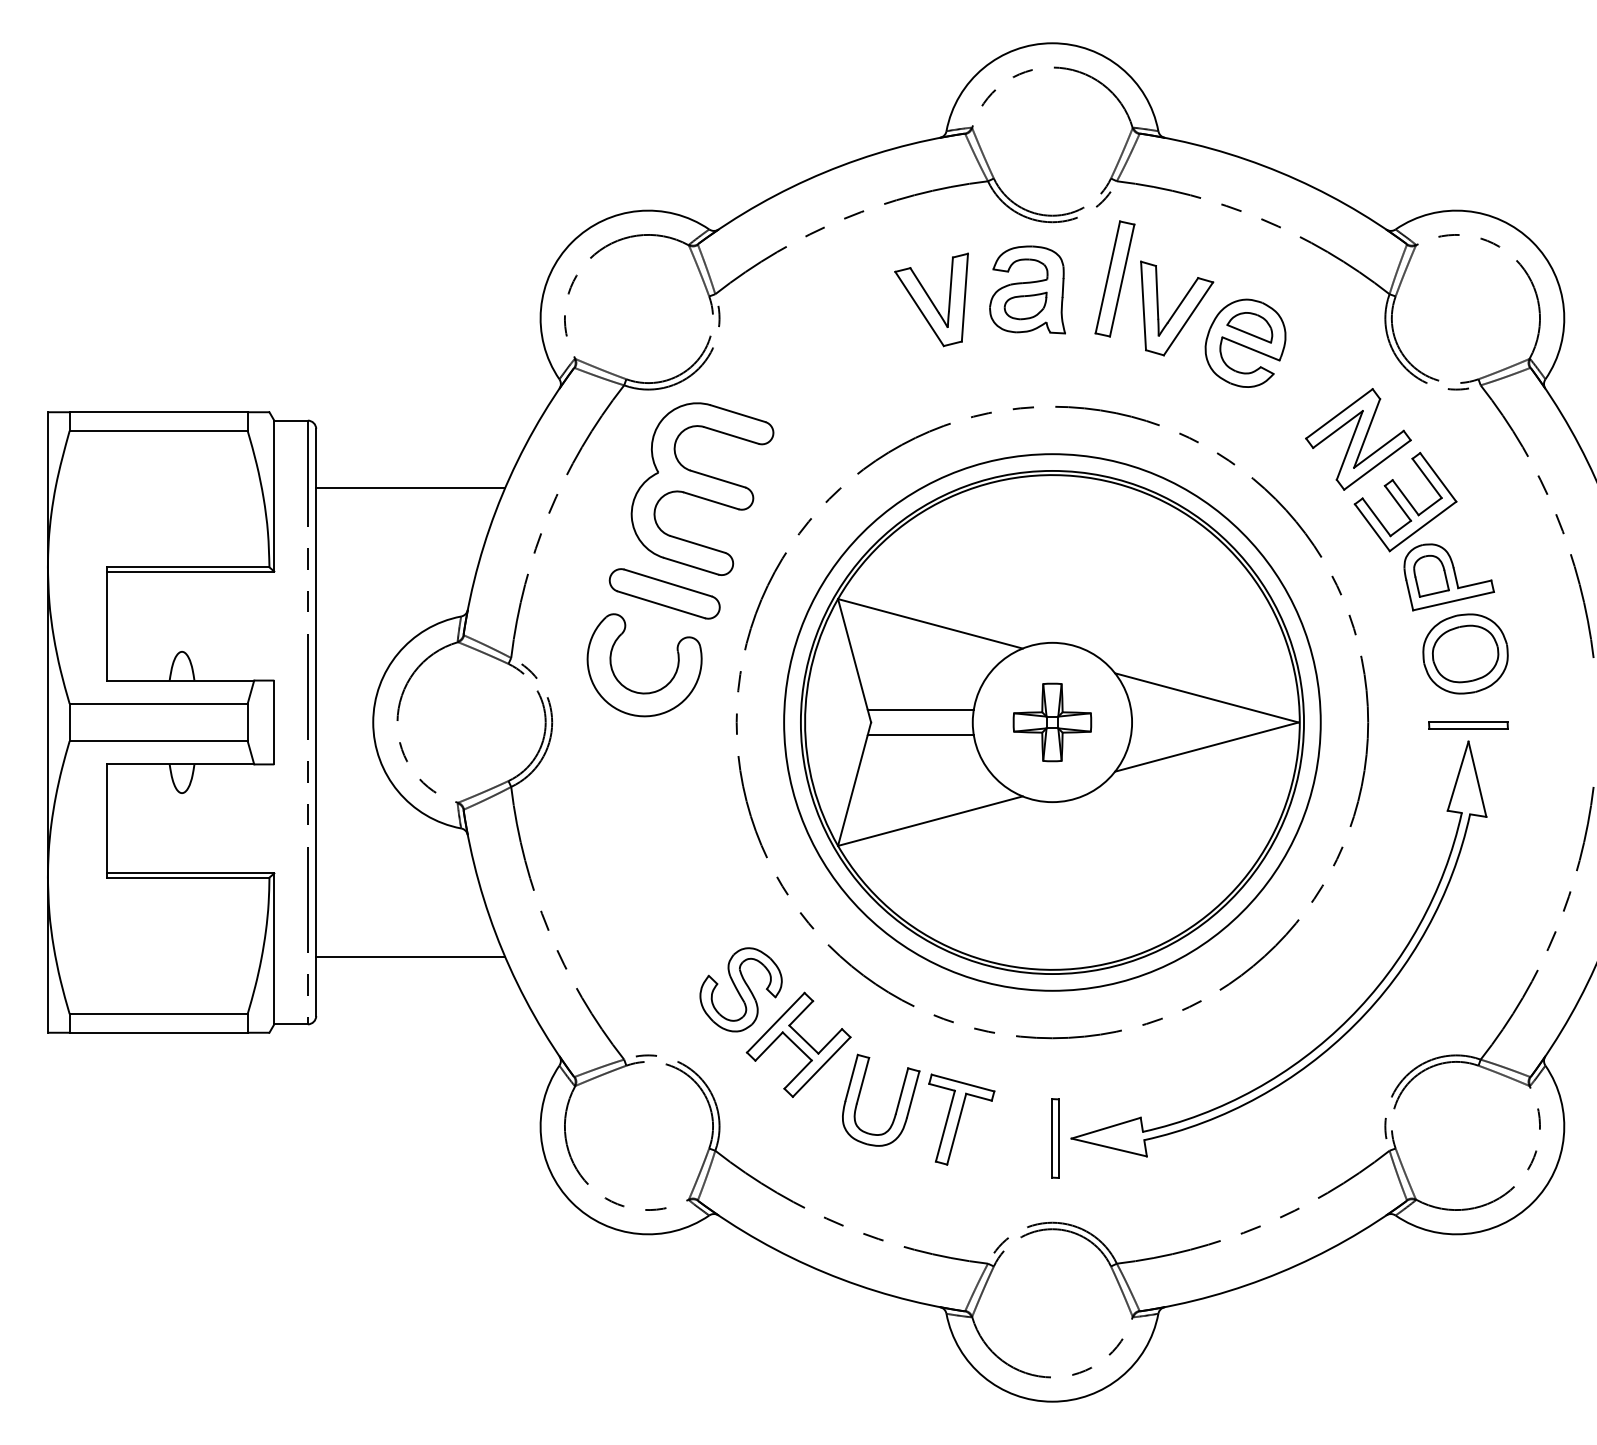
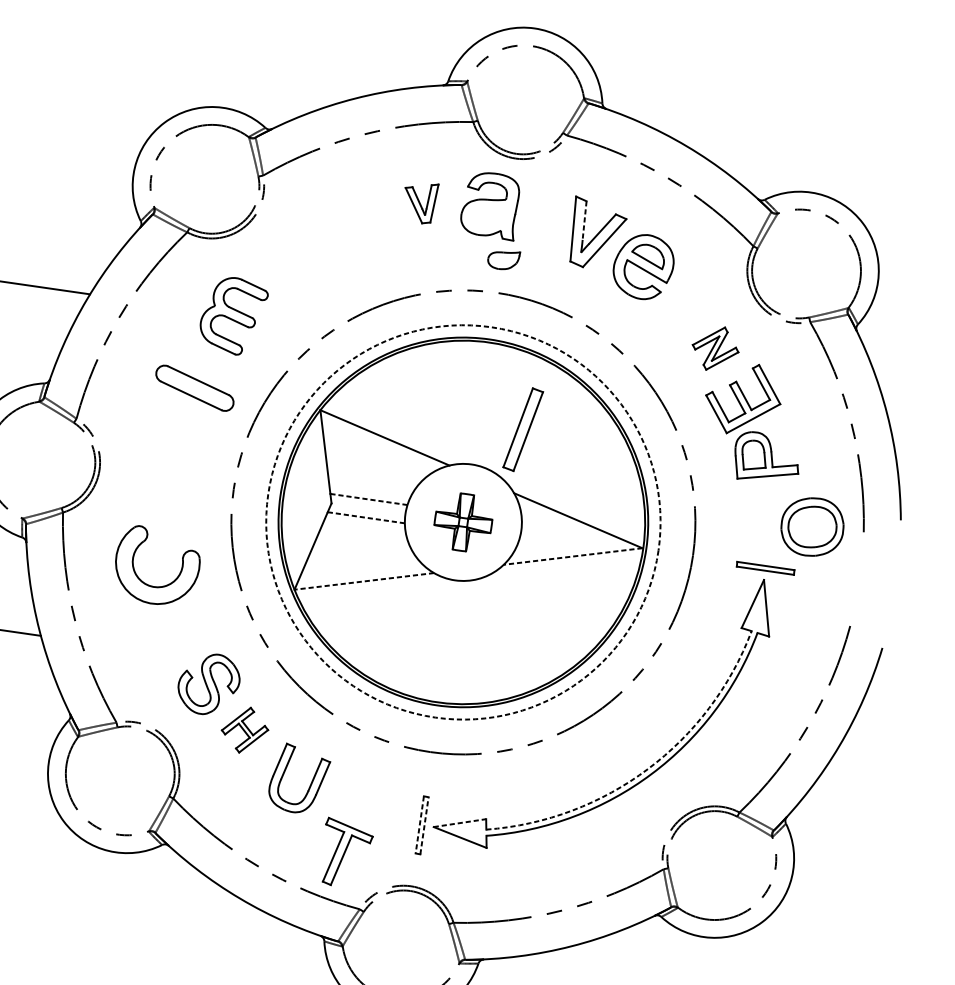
part: (1114, 278) -> (522, 429), moved
line: (1157, 292) -> (584, 220), solid -> dashed
part: (931, 299) -> (419, 202), size x0.6
part: (1025, 305) -> (503, 259), moved
part: (1358, 439) -> (715, 348), size x0.6
part: (702, 488) -> (233, 315), size x0.6
part: (1465, 653) -> (812, 526), moved
part: (637, 691) -> (149, 584), moved
line: (920, 709) -> (368, 499), solid -> dashed
circle: (1052, 722) -> (463, 522), solid -> dashed
line: (920, 735) -> (366, 518), solid -> dashed
line: (1206, 747) -> (572, 556), solid -> dashed
line: (930, 821) -> (364, 581), solid -> dashed
arc: (1348, 1018) -> (647, 768), solid -> dashed
part: (798, 1044) -> (244, 730), size x0.6
part: (961, 1119) -> (345, 853), moved
line: (1106, 1128) -> (460, 823), solid -> dashed
line: (1052, 1138) -> (419, 824), solid -> dashed
line: (1058, 1138) -> (424, 825), solid -> dashed

